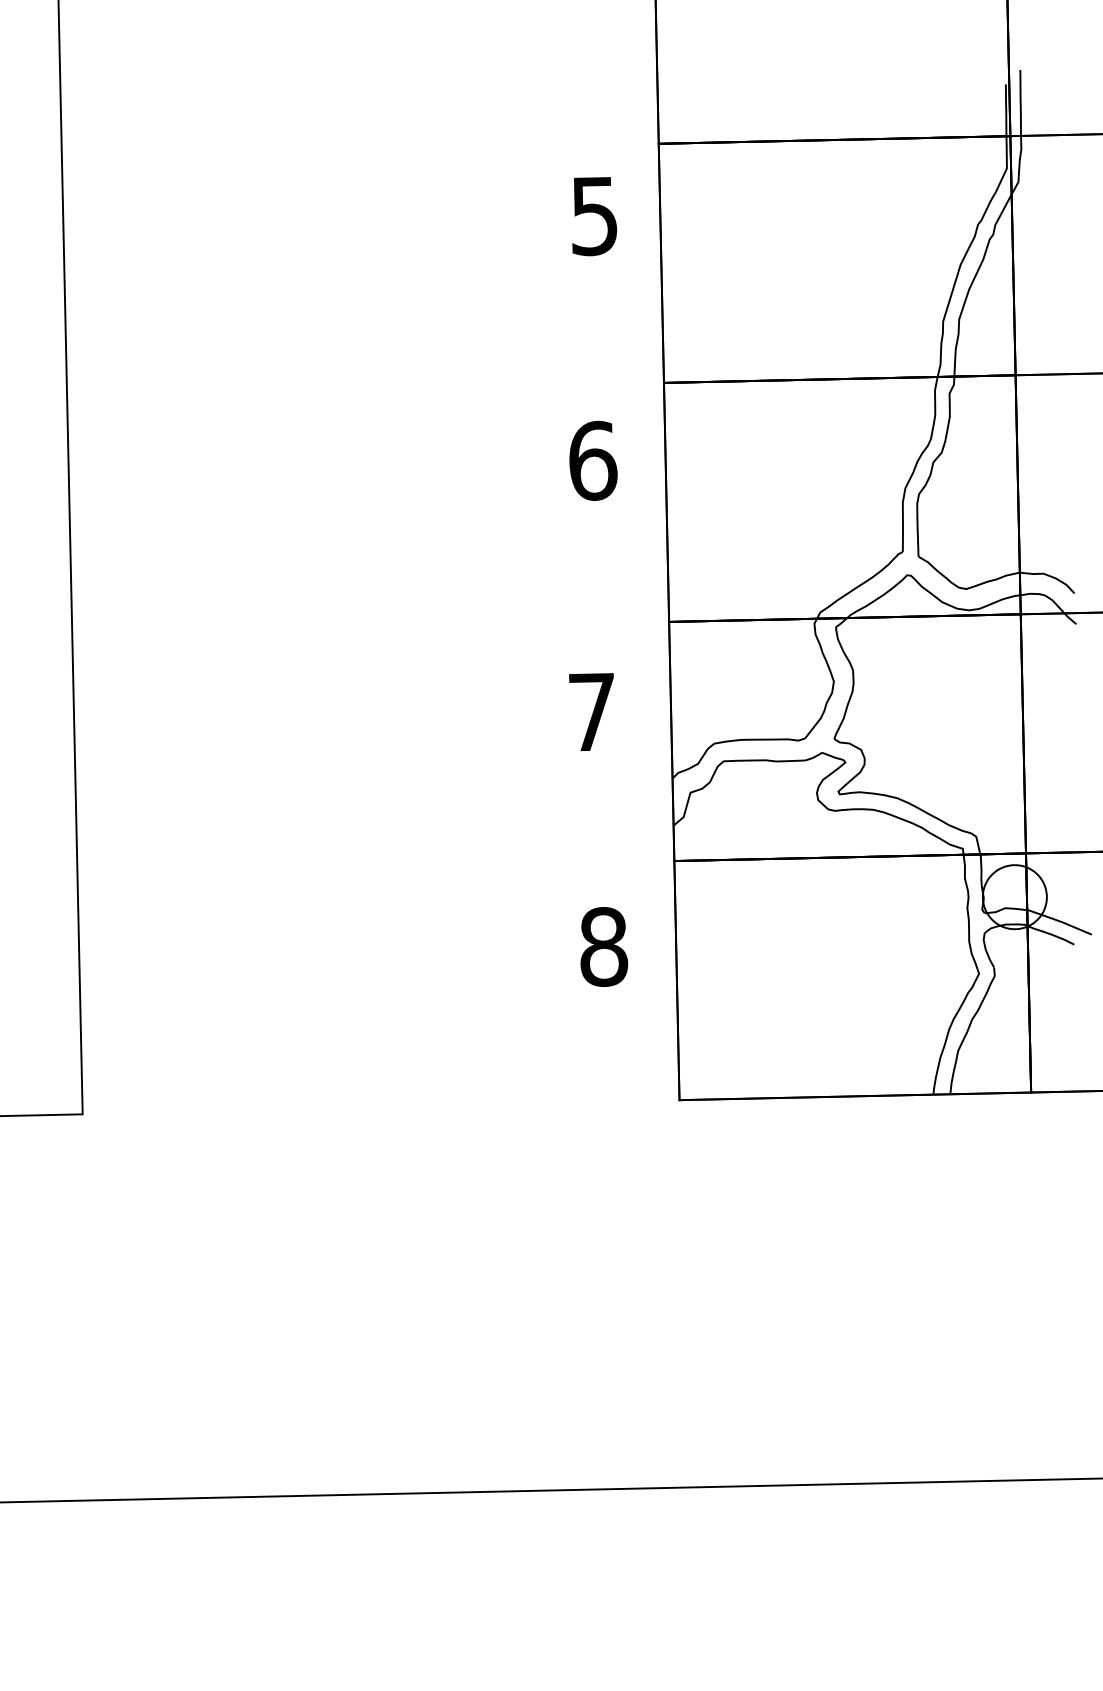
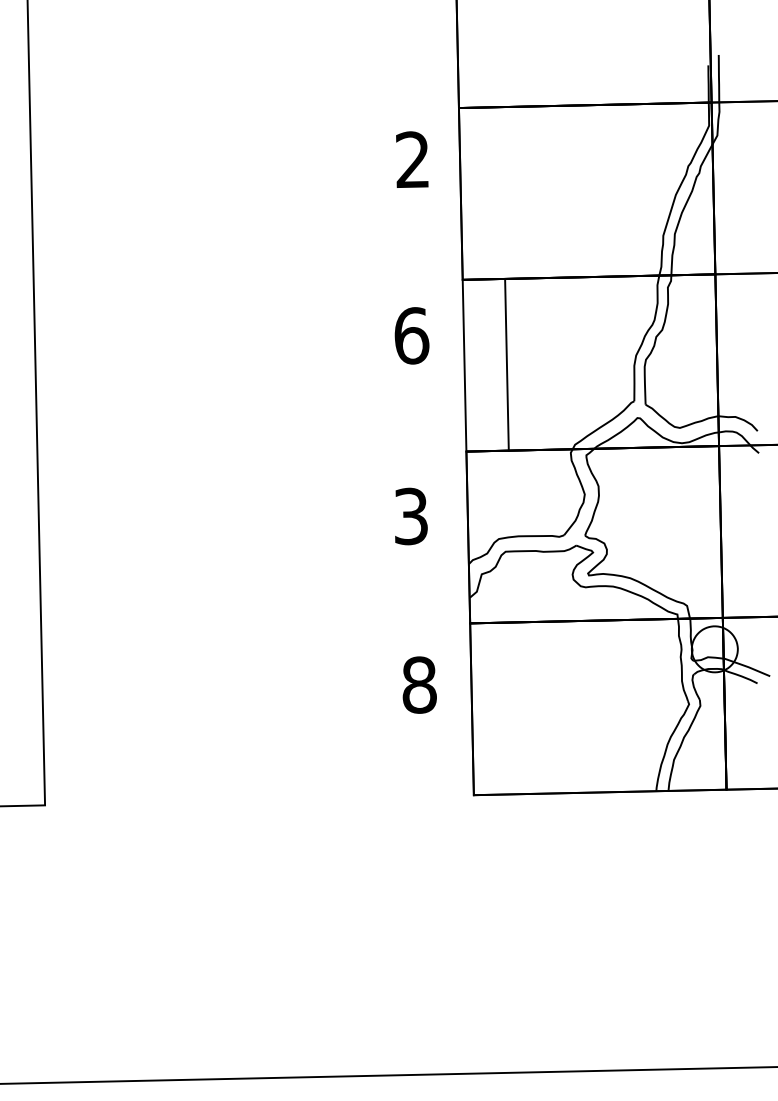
text: (594, 216) -> (412, 160), 5 -> 2
line: (666, 501) -> (506, 364), moved
text: (592, 712) -> (411, 516), 7 -> 3

